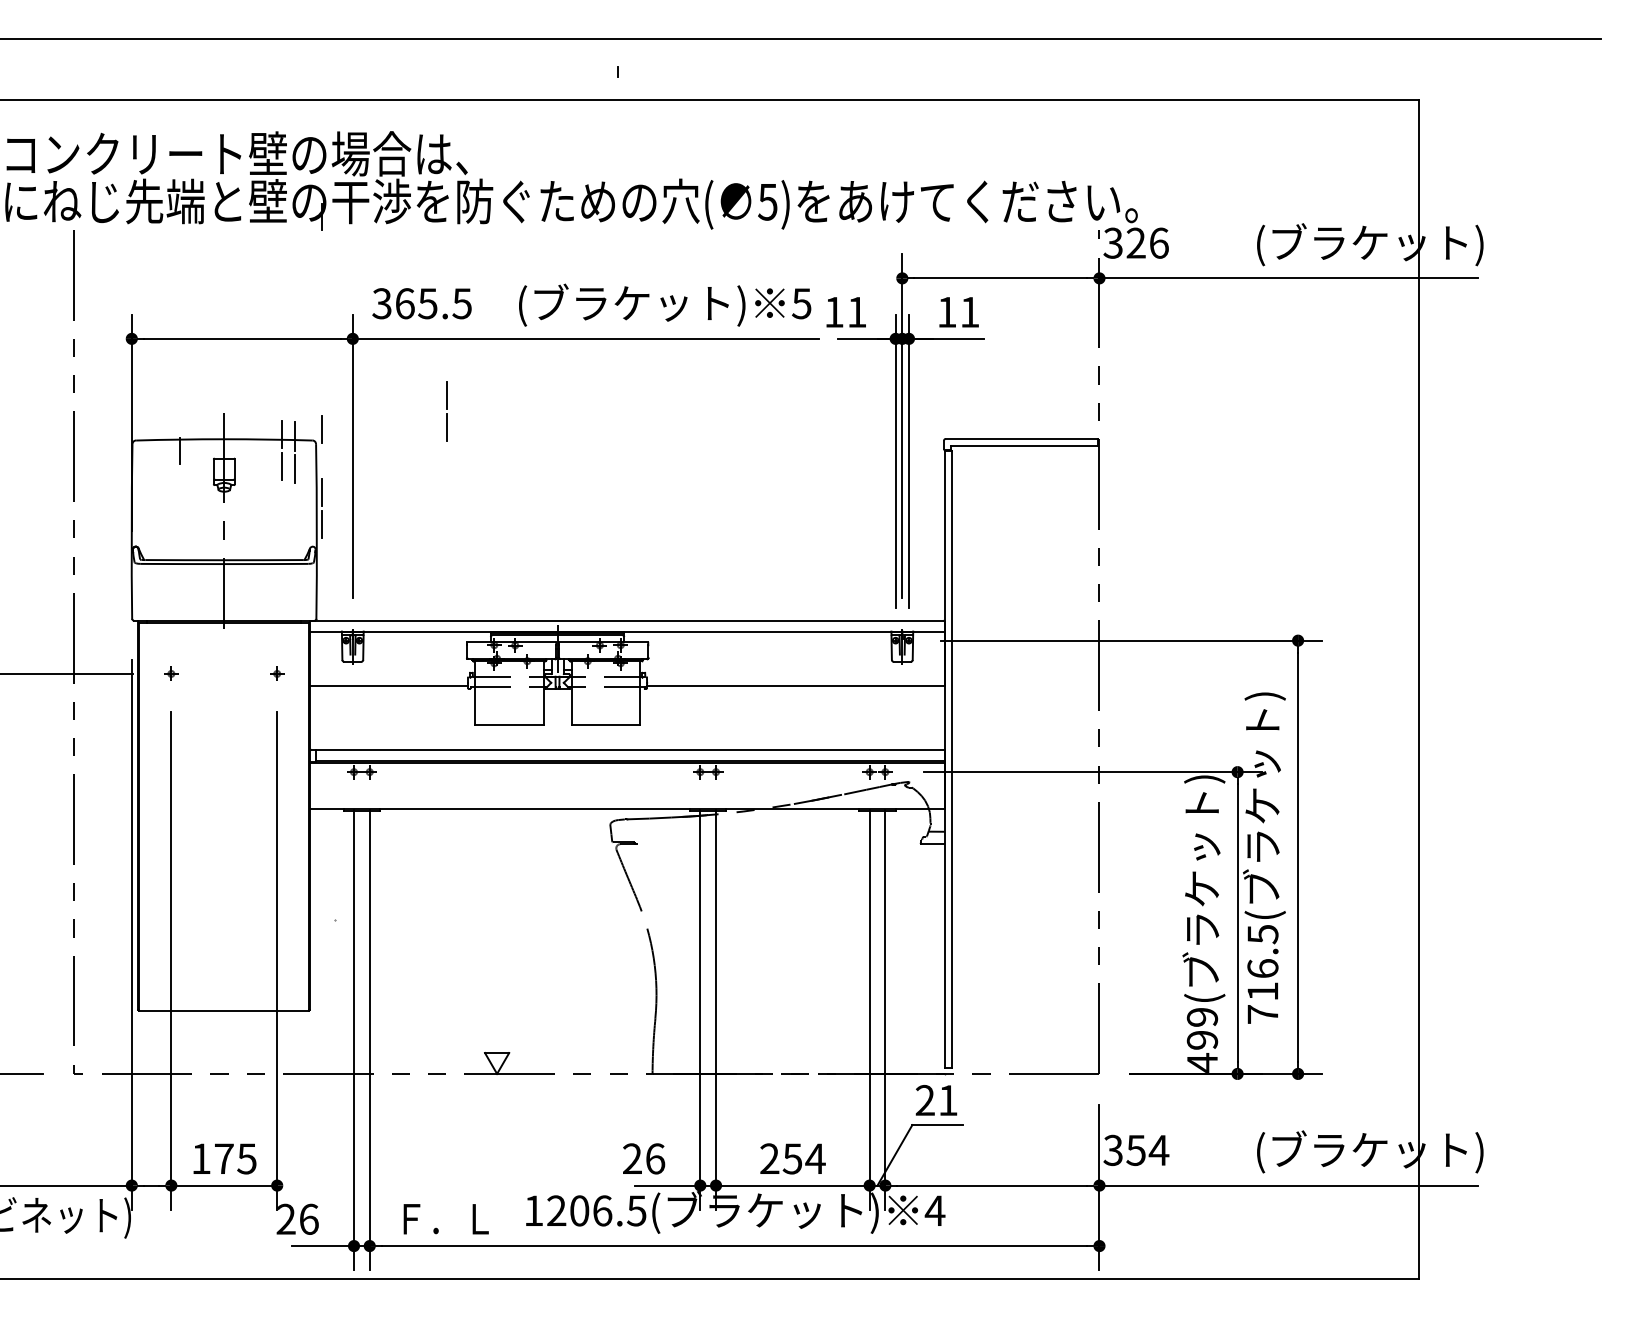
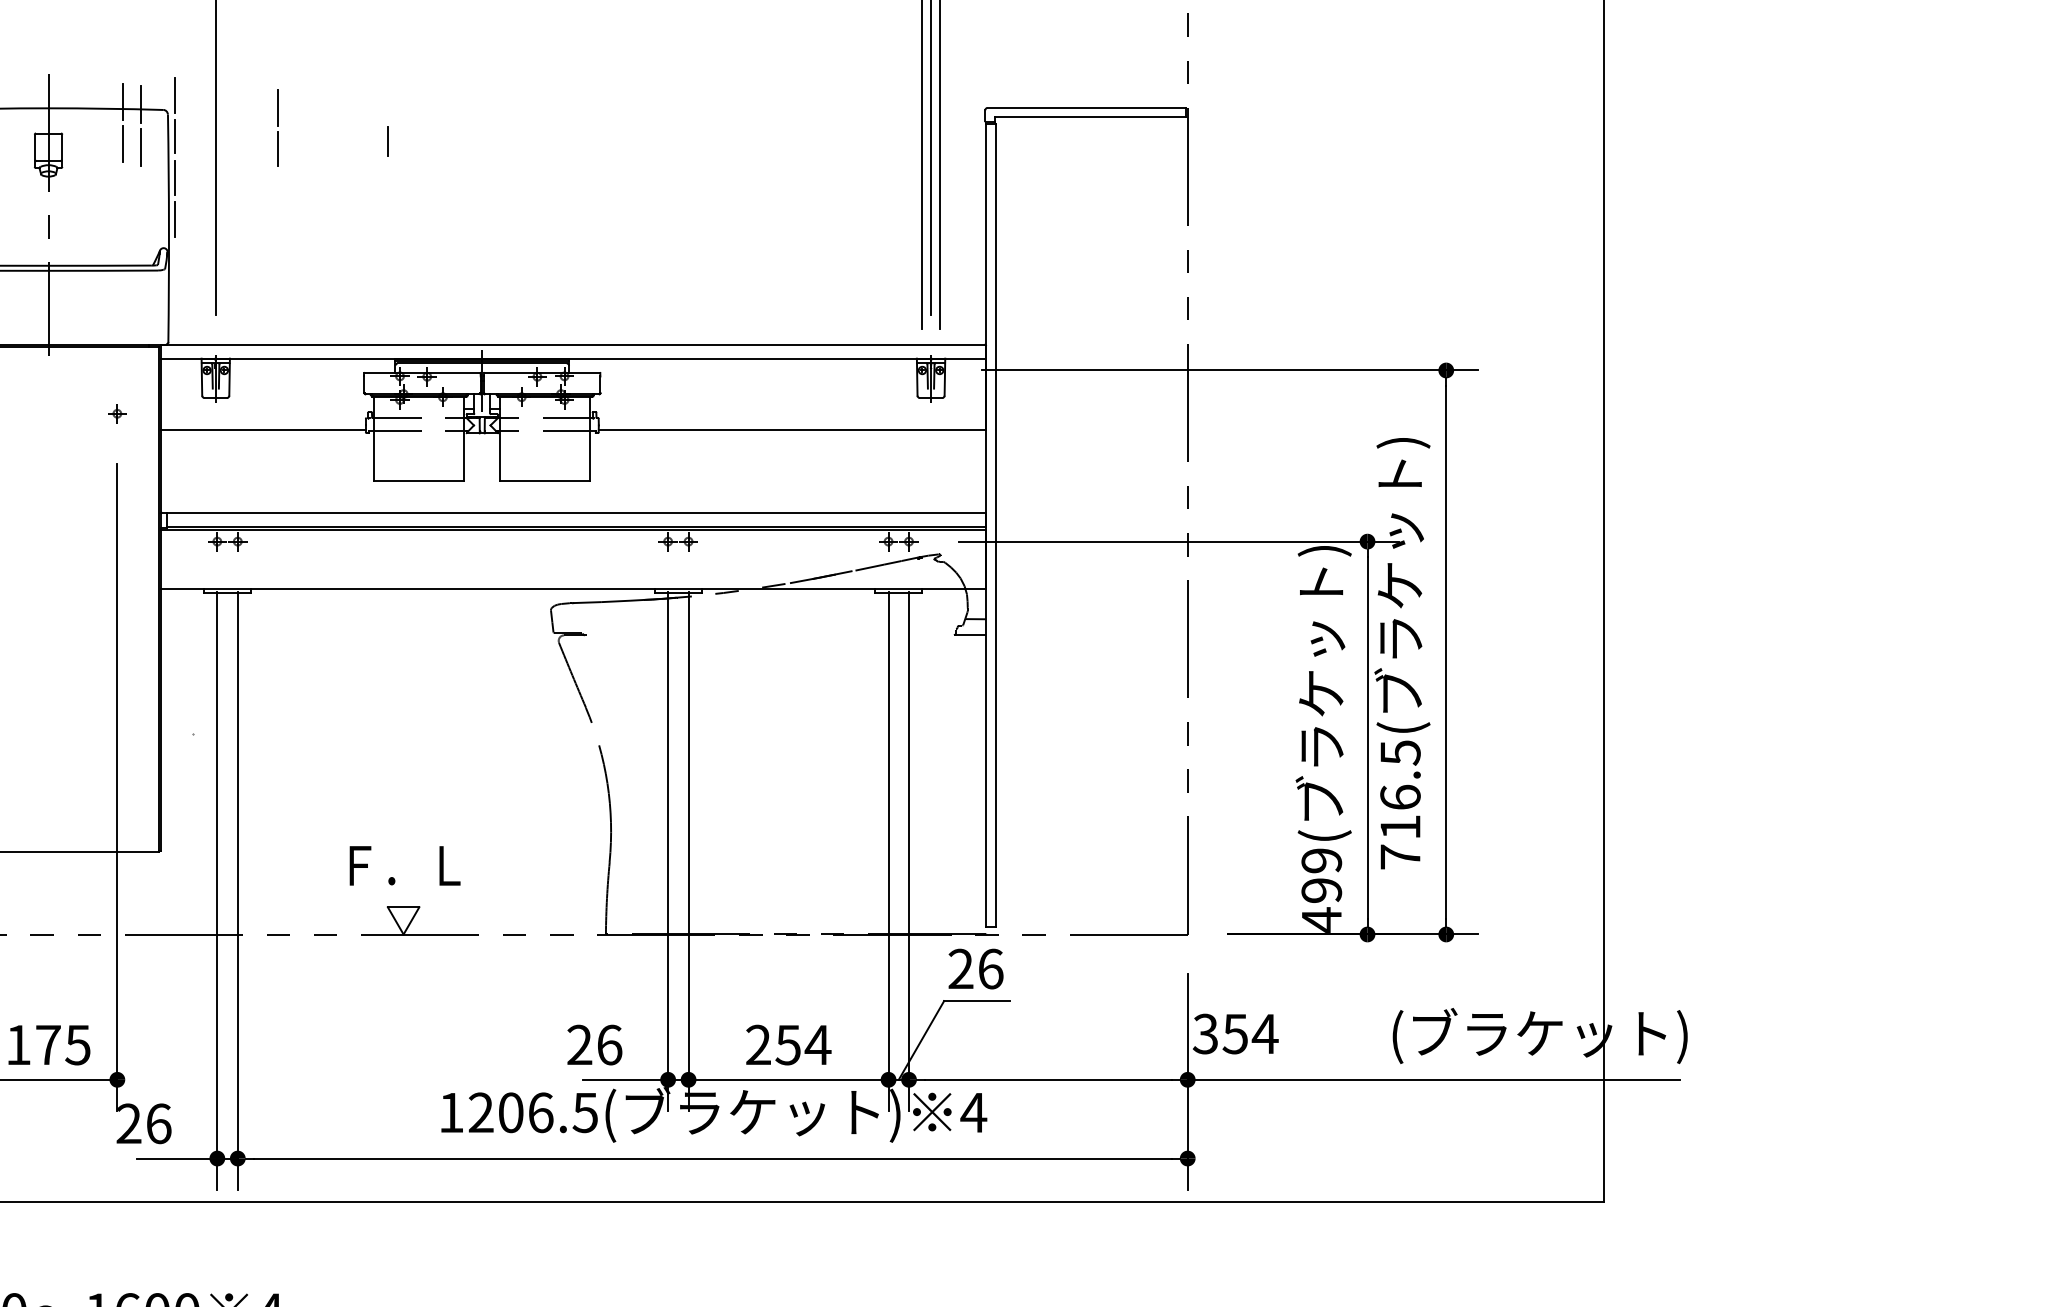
line: (446, 409) -> (277, 125), moved
line: (321, 460) -> (175, 135), added
line: (484, 464) -> (387, 141), added
text: (948, 1100) -> (991, 969), 21 -> 26
text: (445, 1219) -> (404, 866), moved

